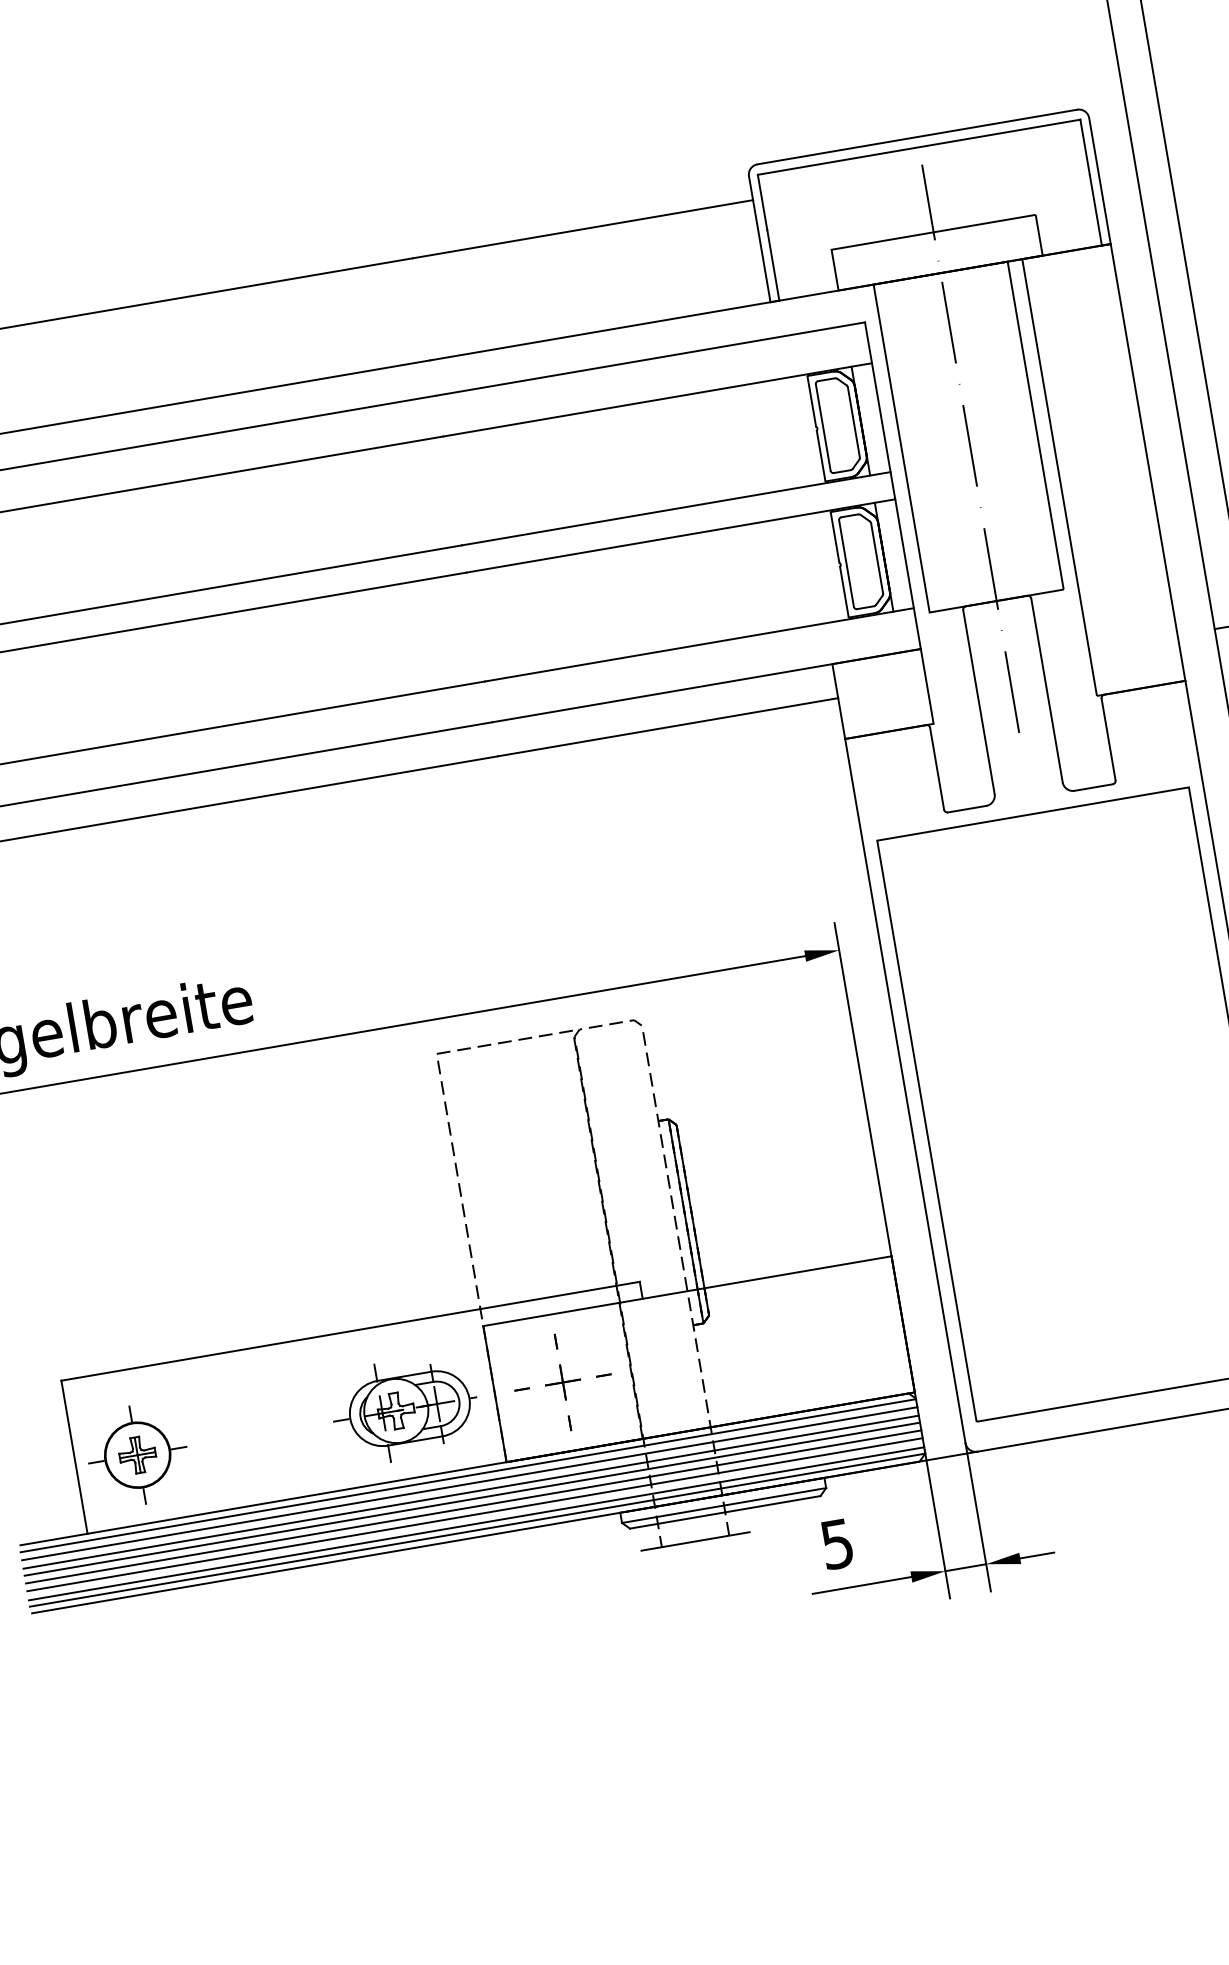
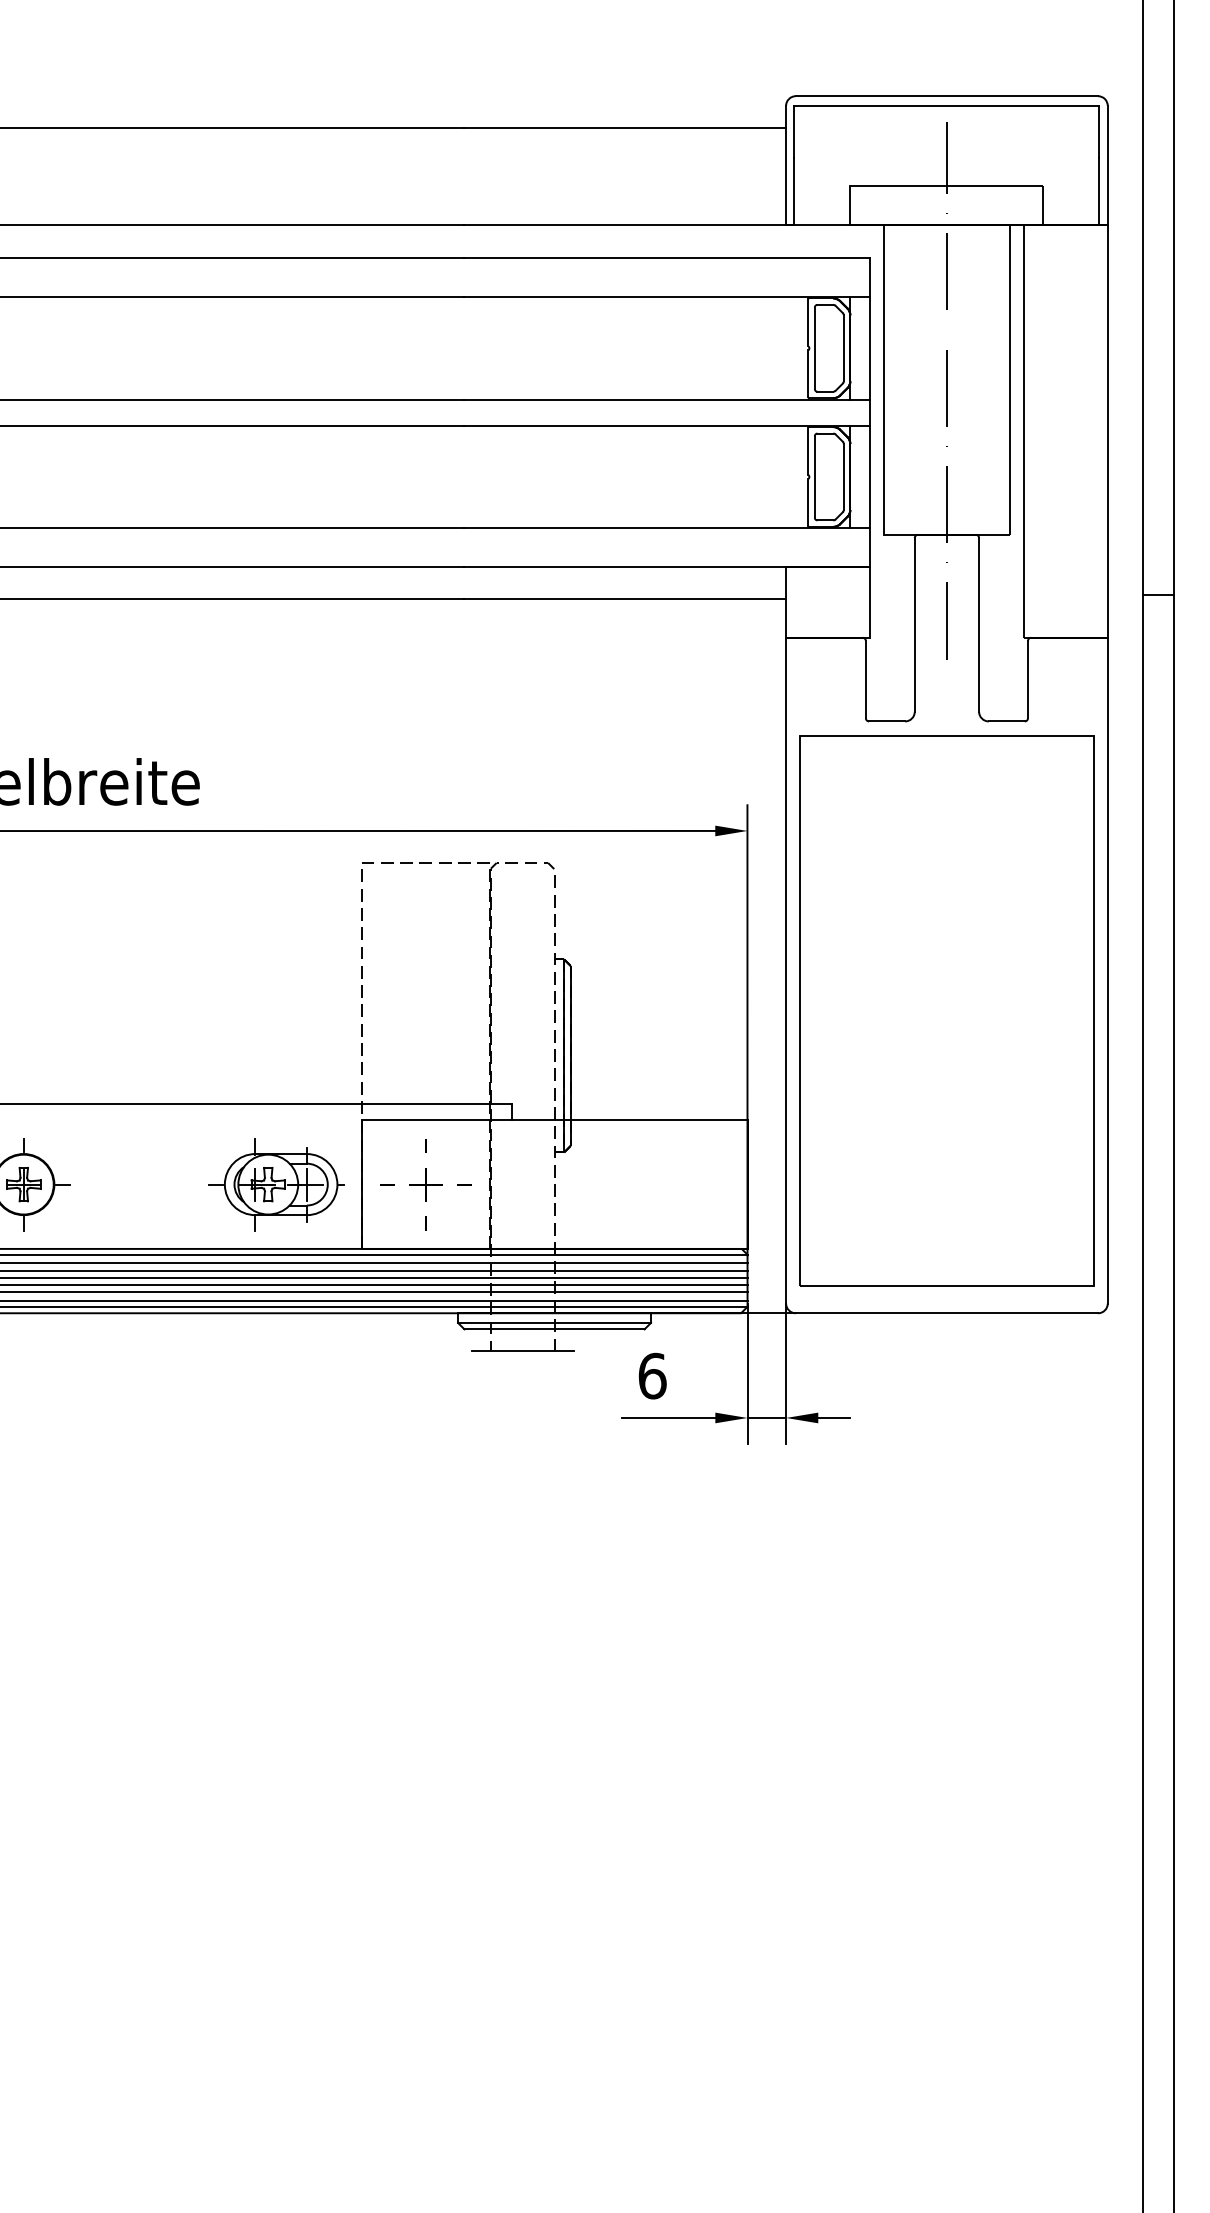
text: (837, 1543) -> (652, 1375), 5 -> 6

